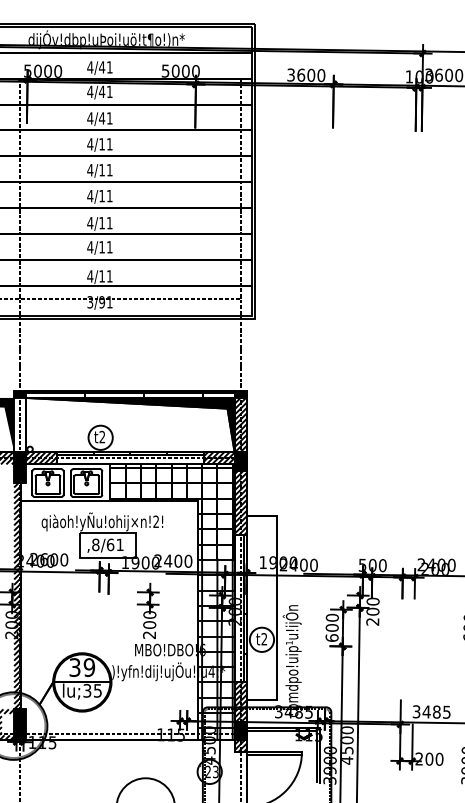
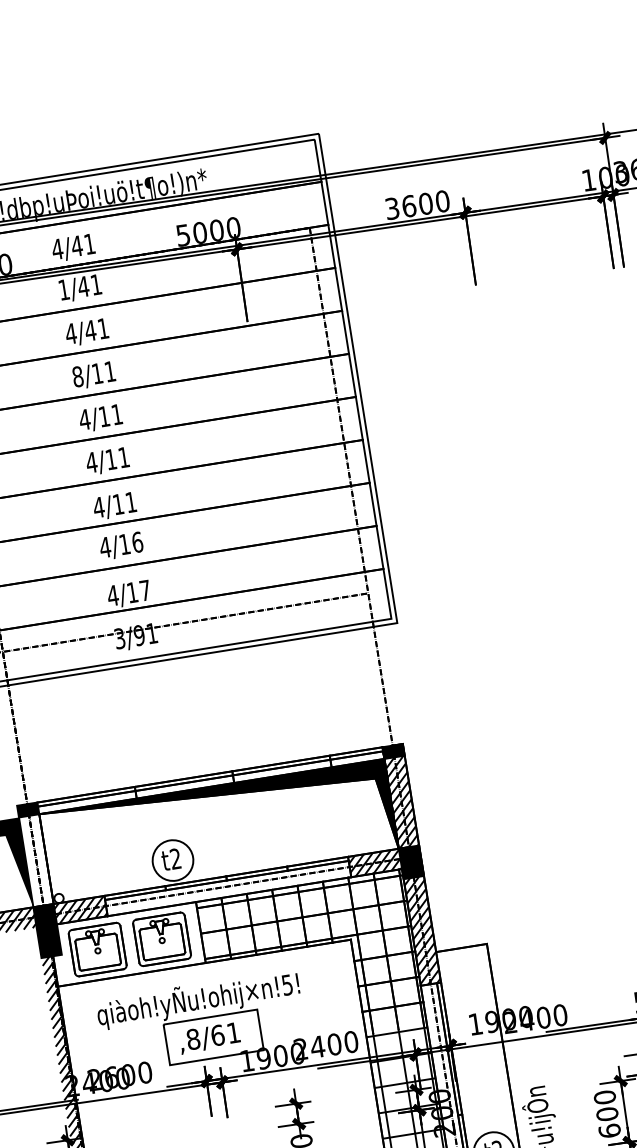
text: (90, 91) -> (64, 289), 4/41 -> 1/41
text: (90, 144) -> (78, 377), 4/11 -> 8/11
text: (109, 247) -> (137, 542), 4/11 -> 4/16
text: (109, 276) -> (144, 590), 4/11 -> 4/17
text: (155, 521) -> (286, 984), qiàoh!yÑu!ohij×n!2! -> qiàoh!yÑu!ohij×n!5!

